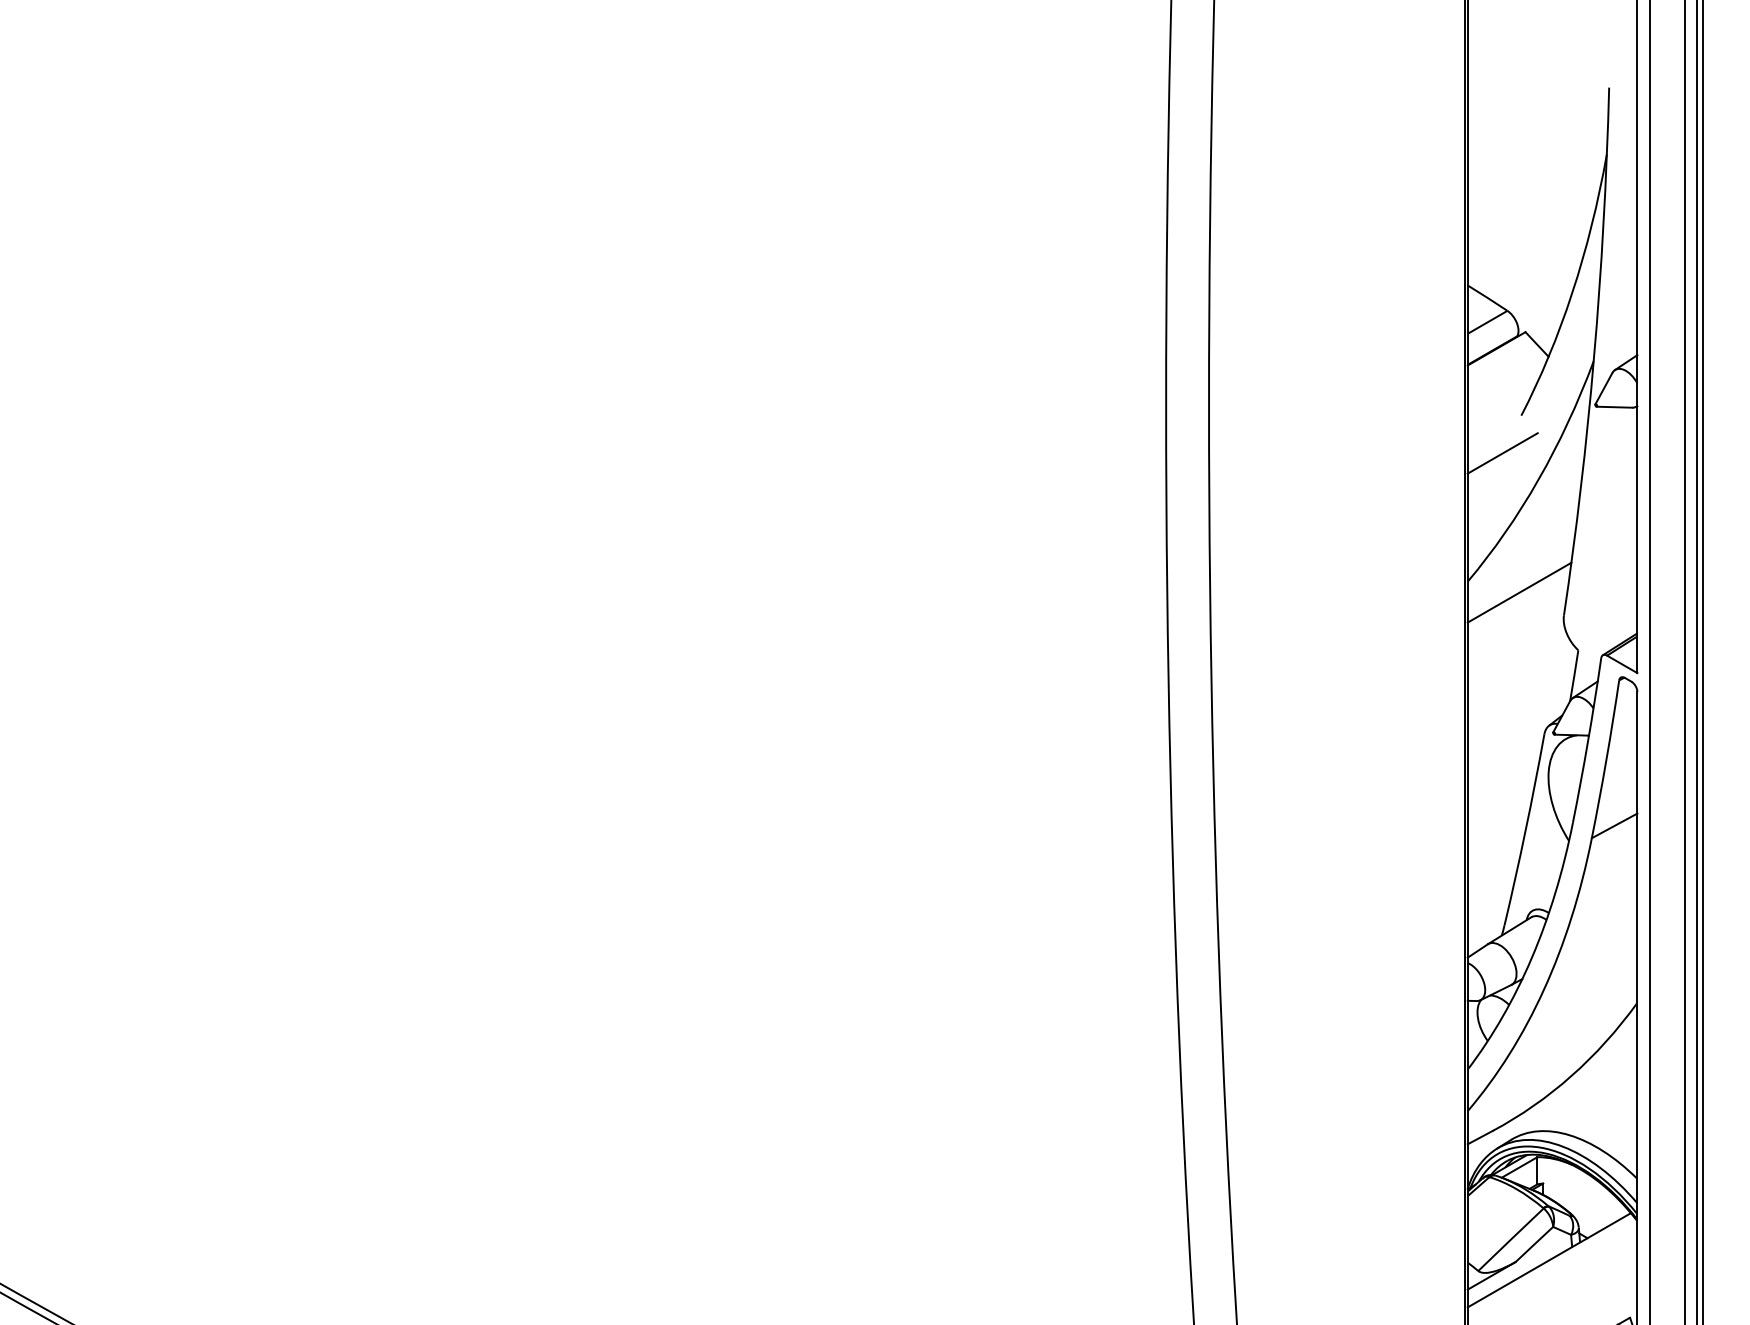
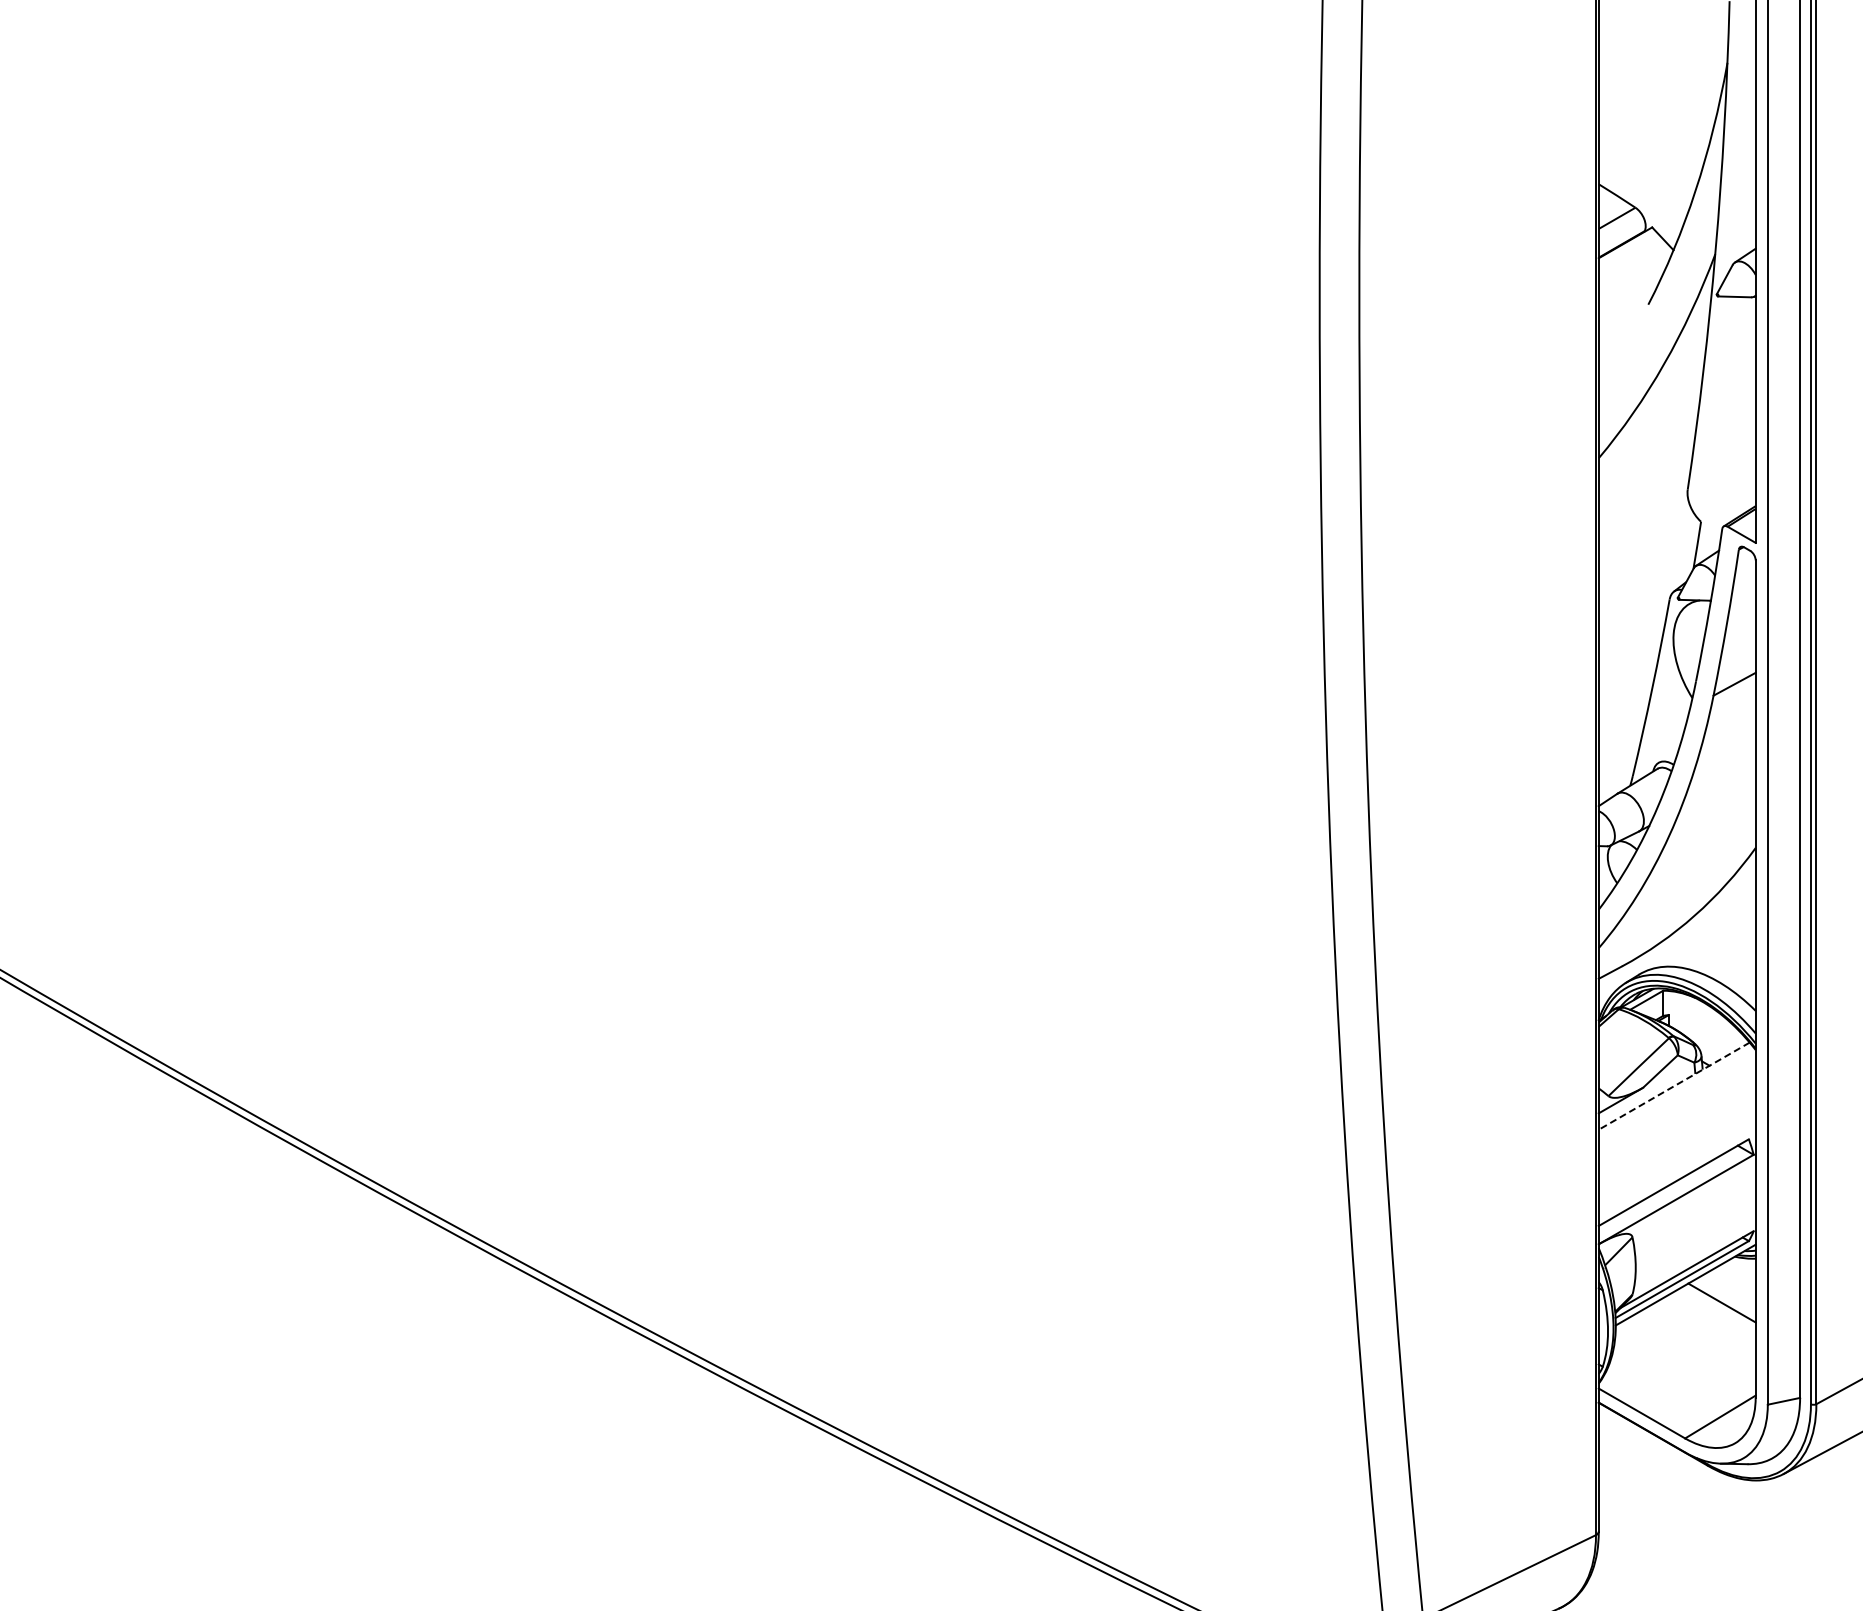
line: (1502, 453) -> (1630, 339), removed
line: (1519, 592) -> (1646, 468), removed
line: (1548, 1260) -> (1673, 1086), solid -> dashed

